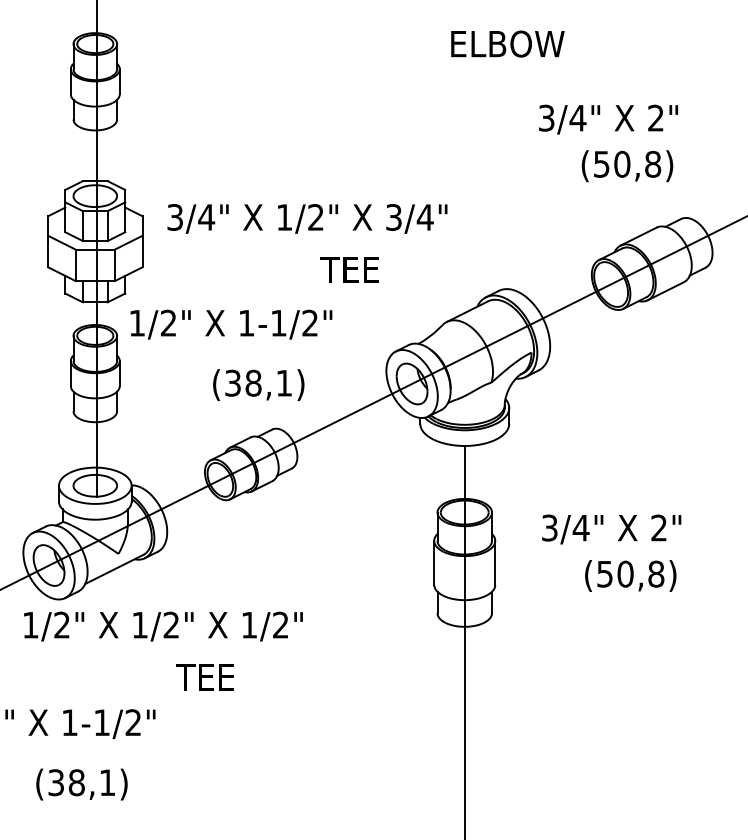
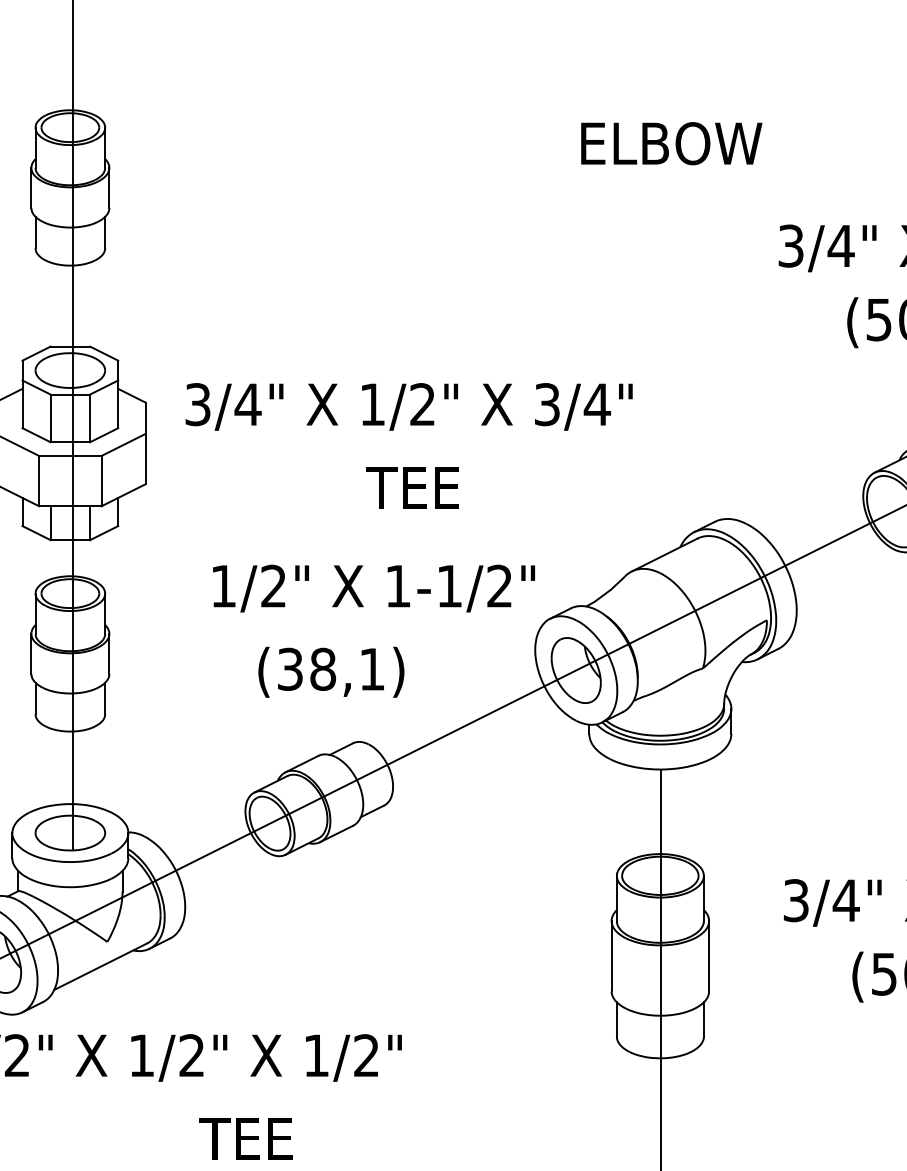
text: (507, 43) -> (671, 142), moved
text: (349, 269) -> (412, 487), moved
text: (231, 324) -> (374, 588), moved

